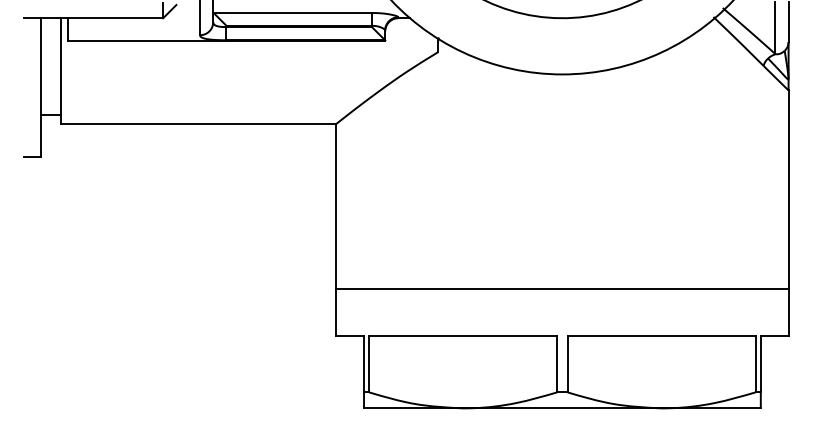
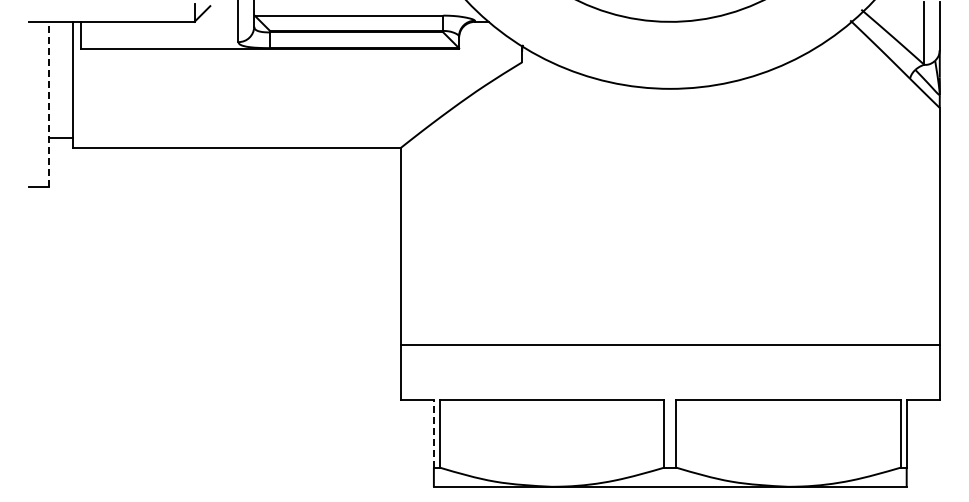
line: (41, 87) -> (49, 104), solid -> dashed
line: (363, 363) -> (433, 433), solid -> dashed

